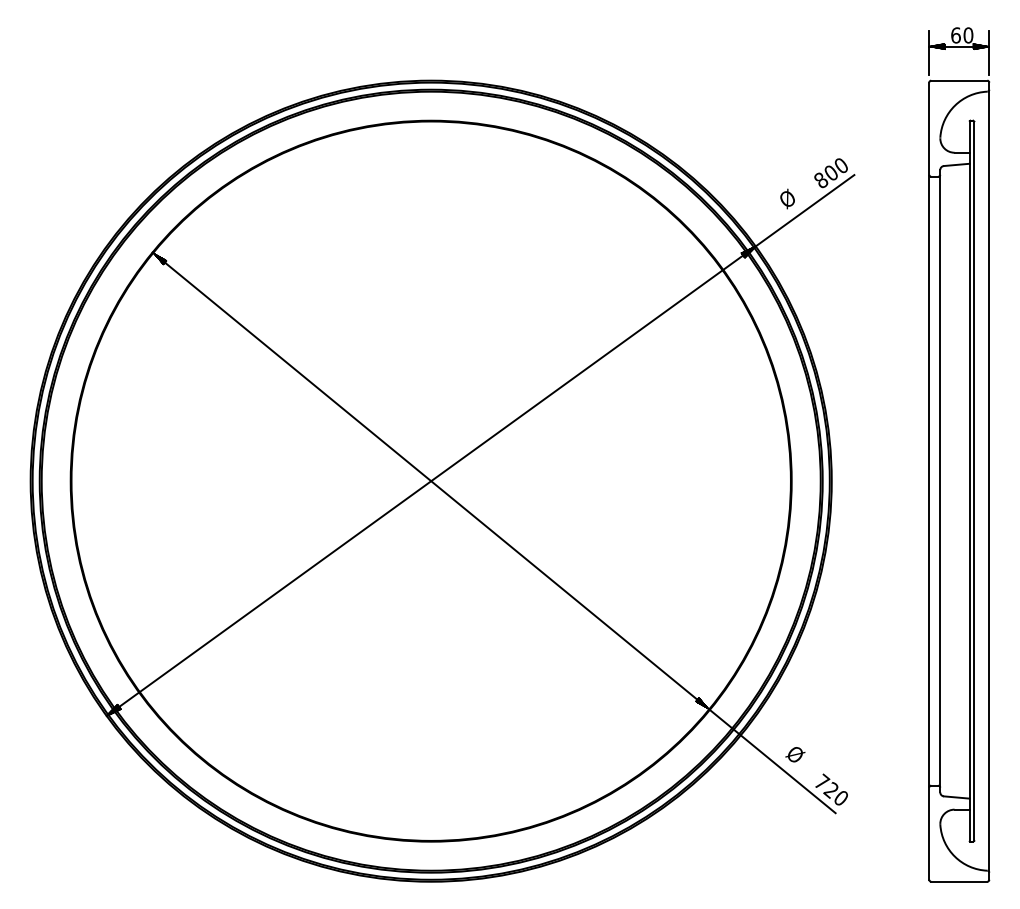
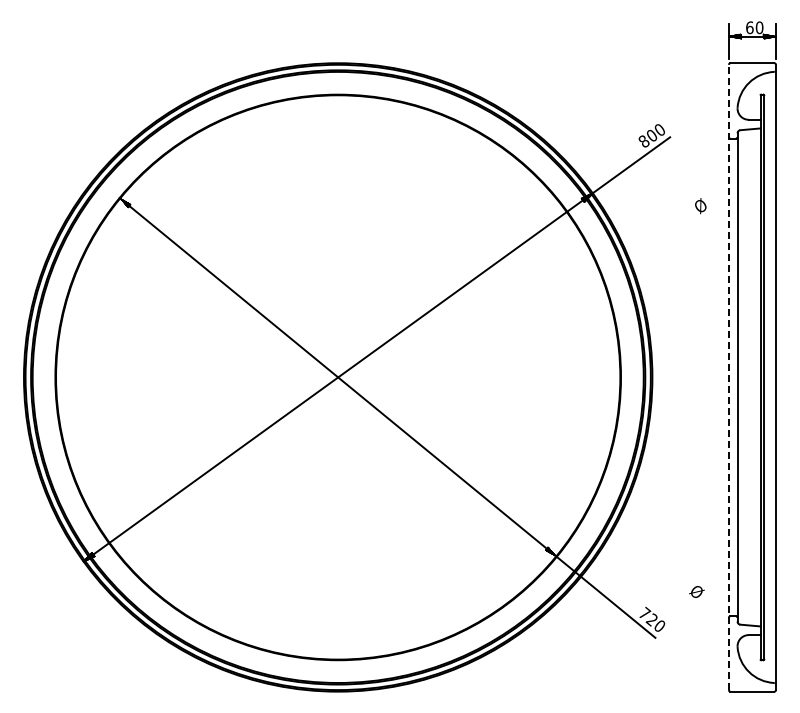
text: (787, 199) -> (700, 206), moved
line: (928, 481) -> (728, 377), solid -> dashed
text: (794, 754) -> (696, 591), moved

